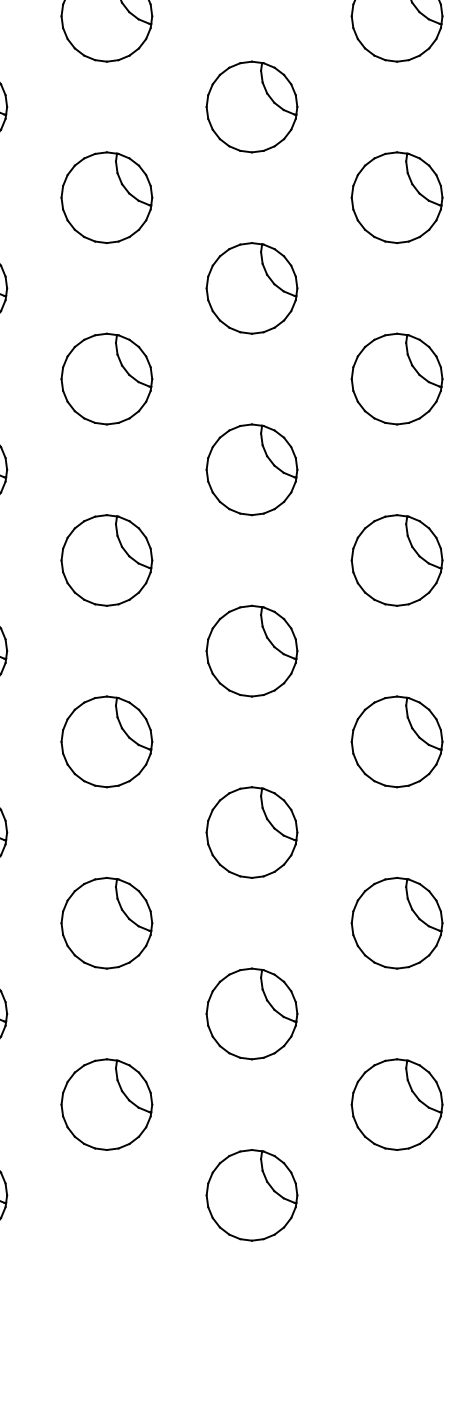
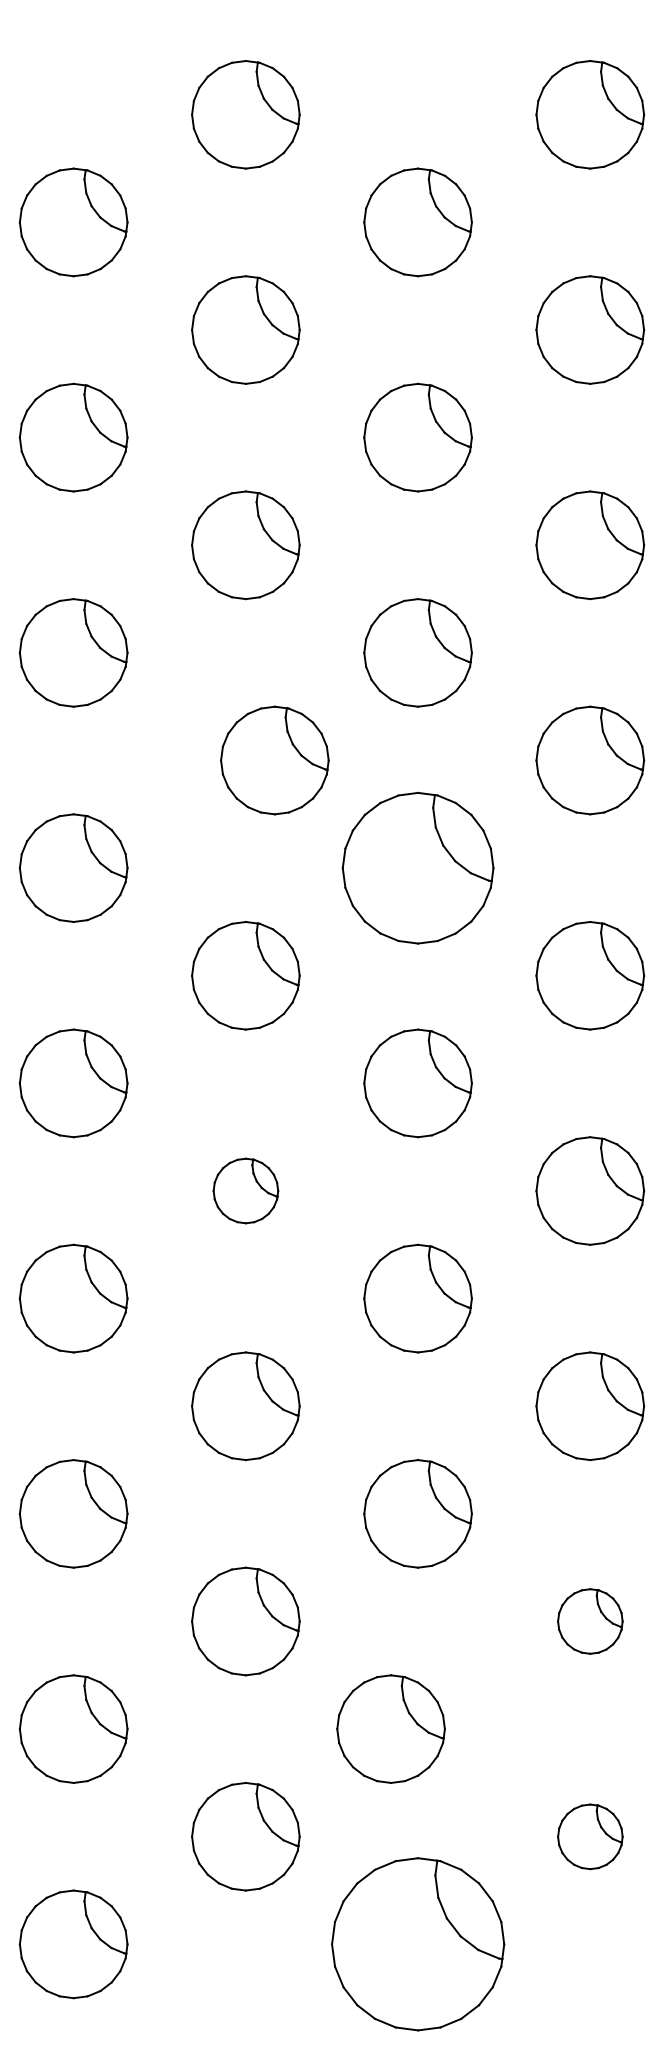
part: (106, 197) -> (274, 760), moved
part: (251, 287) -> (417, 867), size x1.4
part: (106, 560) -> (245, 1190), size x0.6
part: (397, 923) -> (590, 1621), size x0.6
part: (251, 1013) -> (390, 1728), moved
part: (397, 1104) -> (590, 1836), size x0.6
part: (251, 1195) -> (417, 1944), size x1.6

